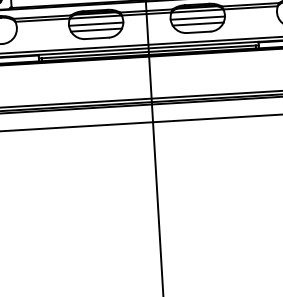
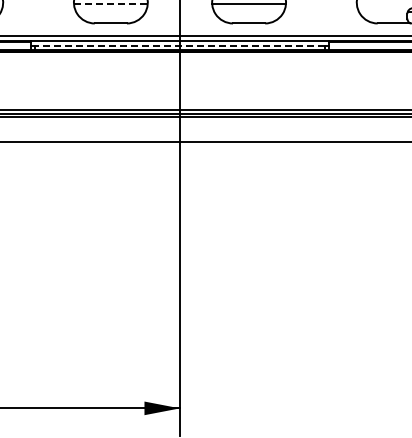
line: (95, 24) -> (110, 4), solid -> dashed
line: (197, 24) -> (248, 12), removed
line: (96, 30) -> (110, 12), removed
line: (148, 51) -> (179, 45), solid -> dashed

